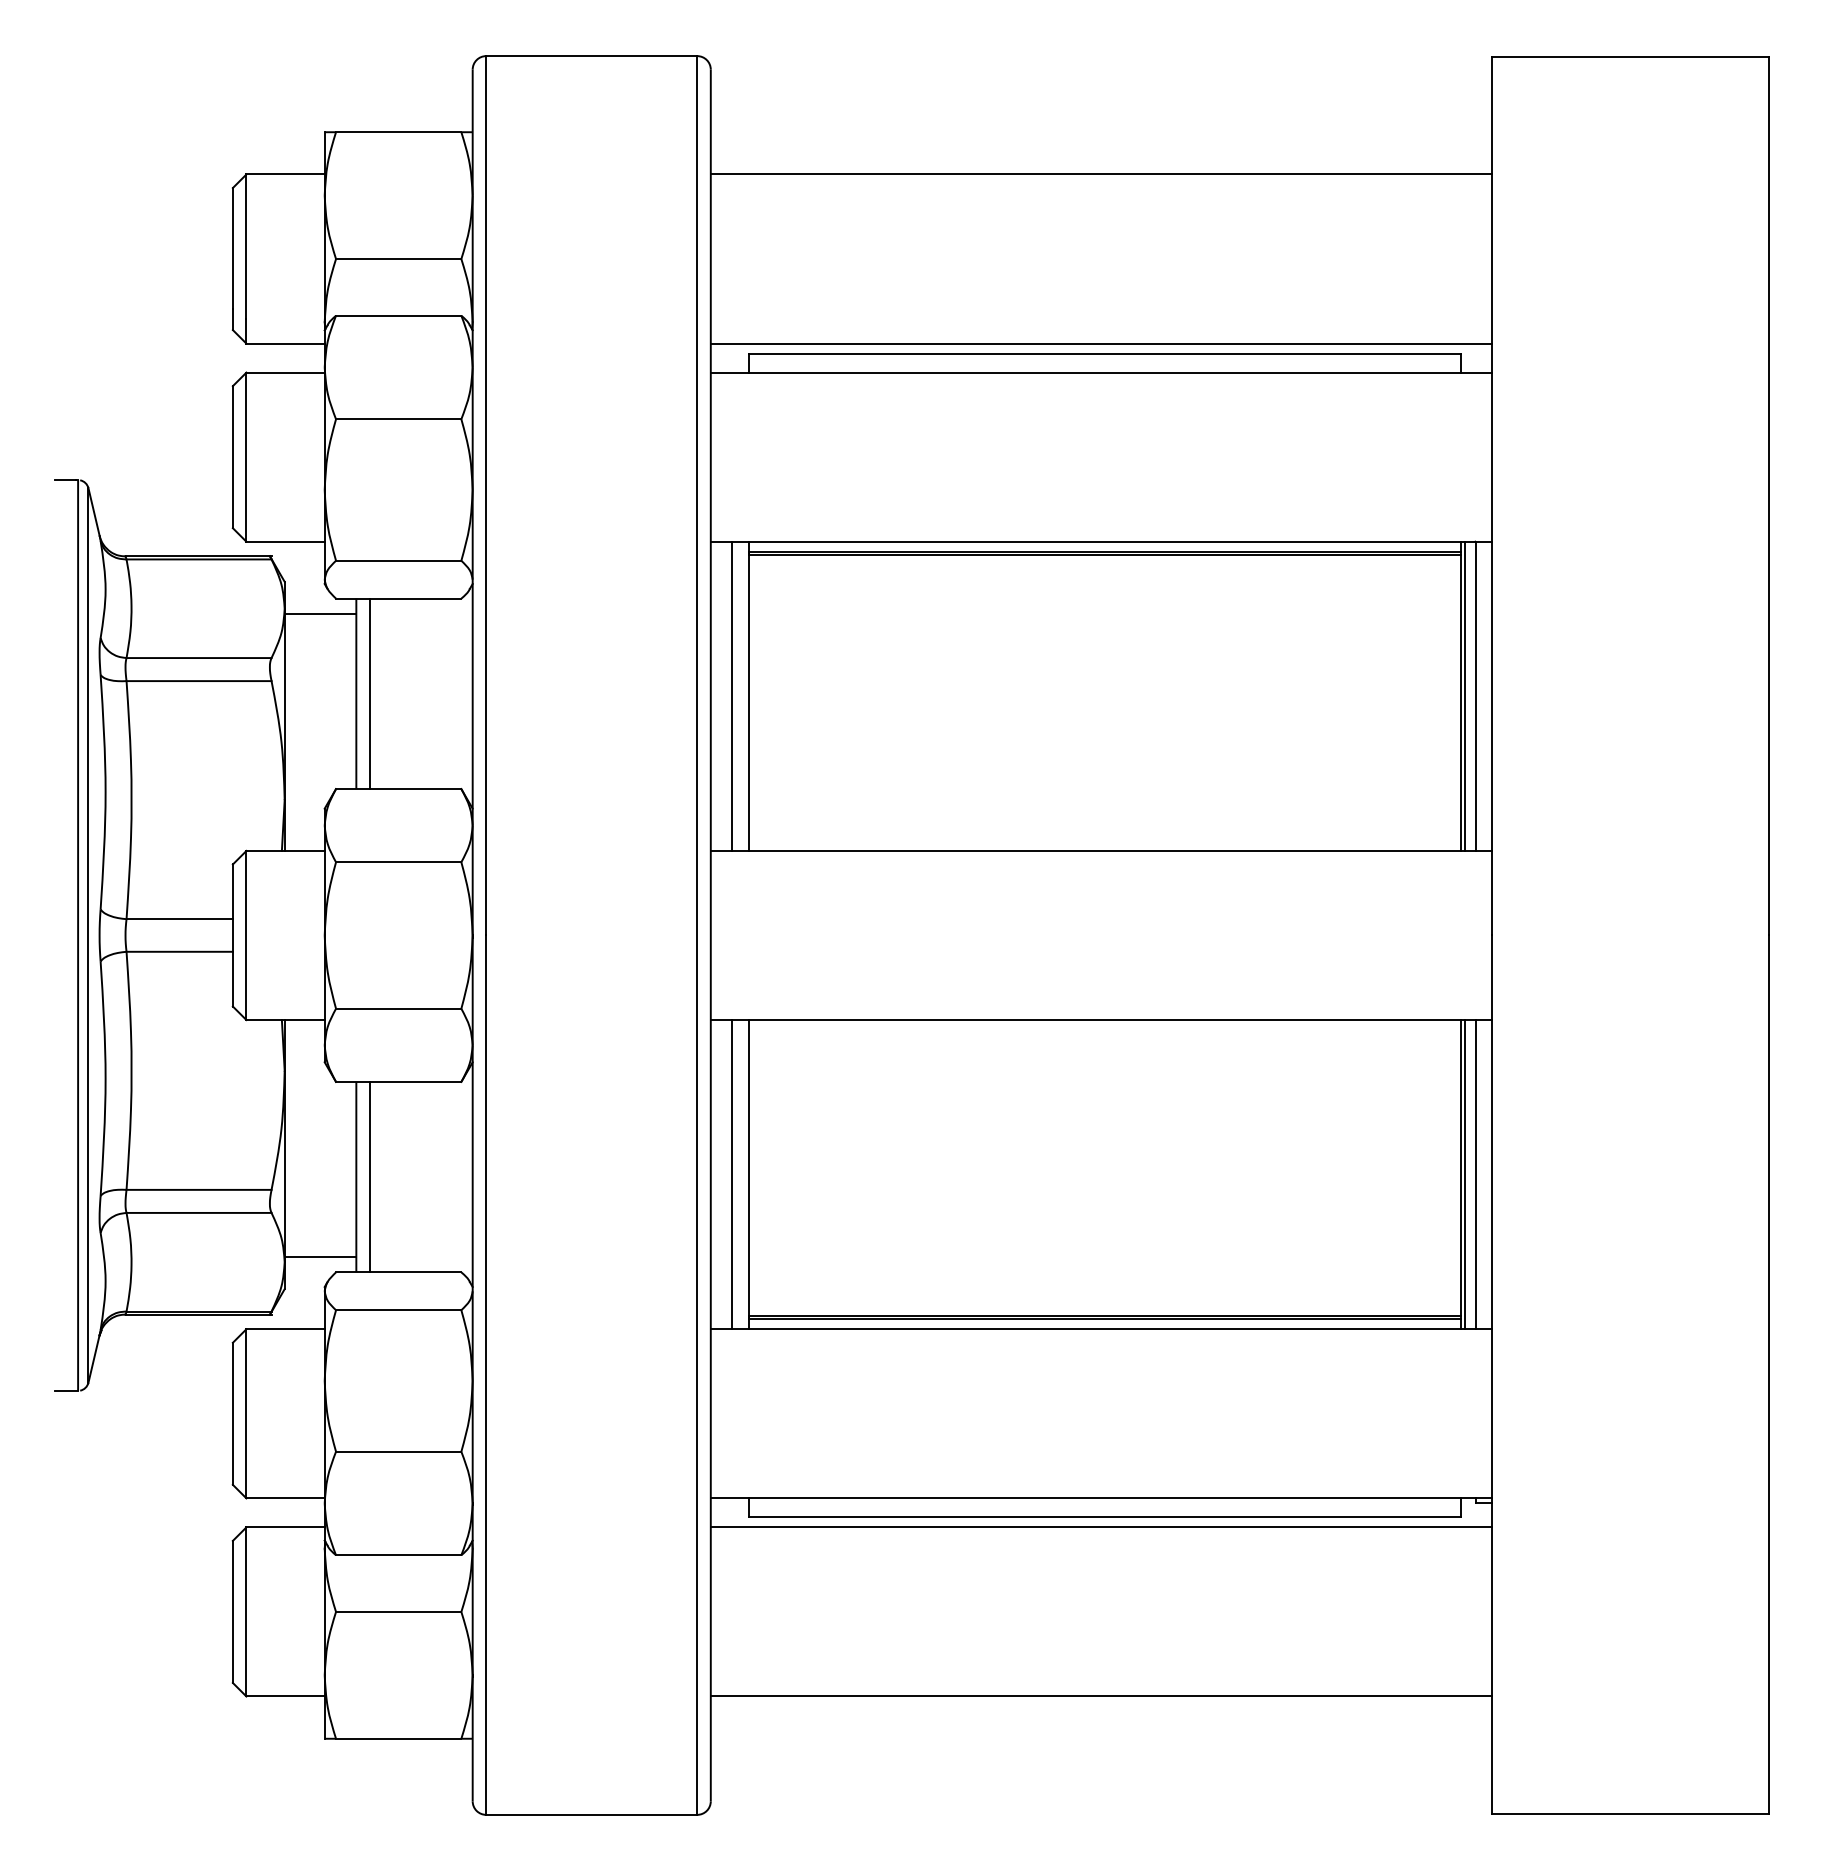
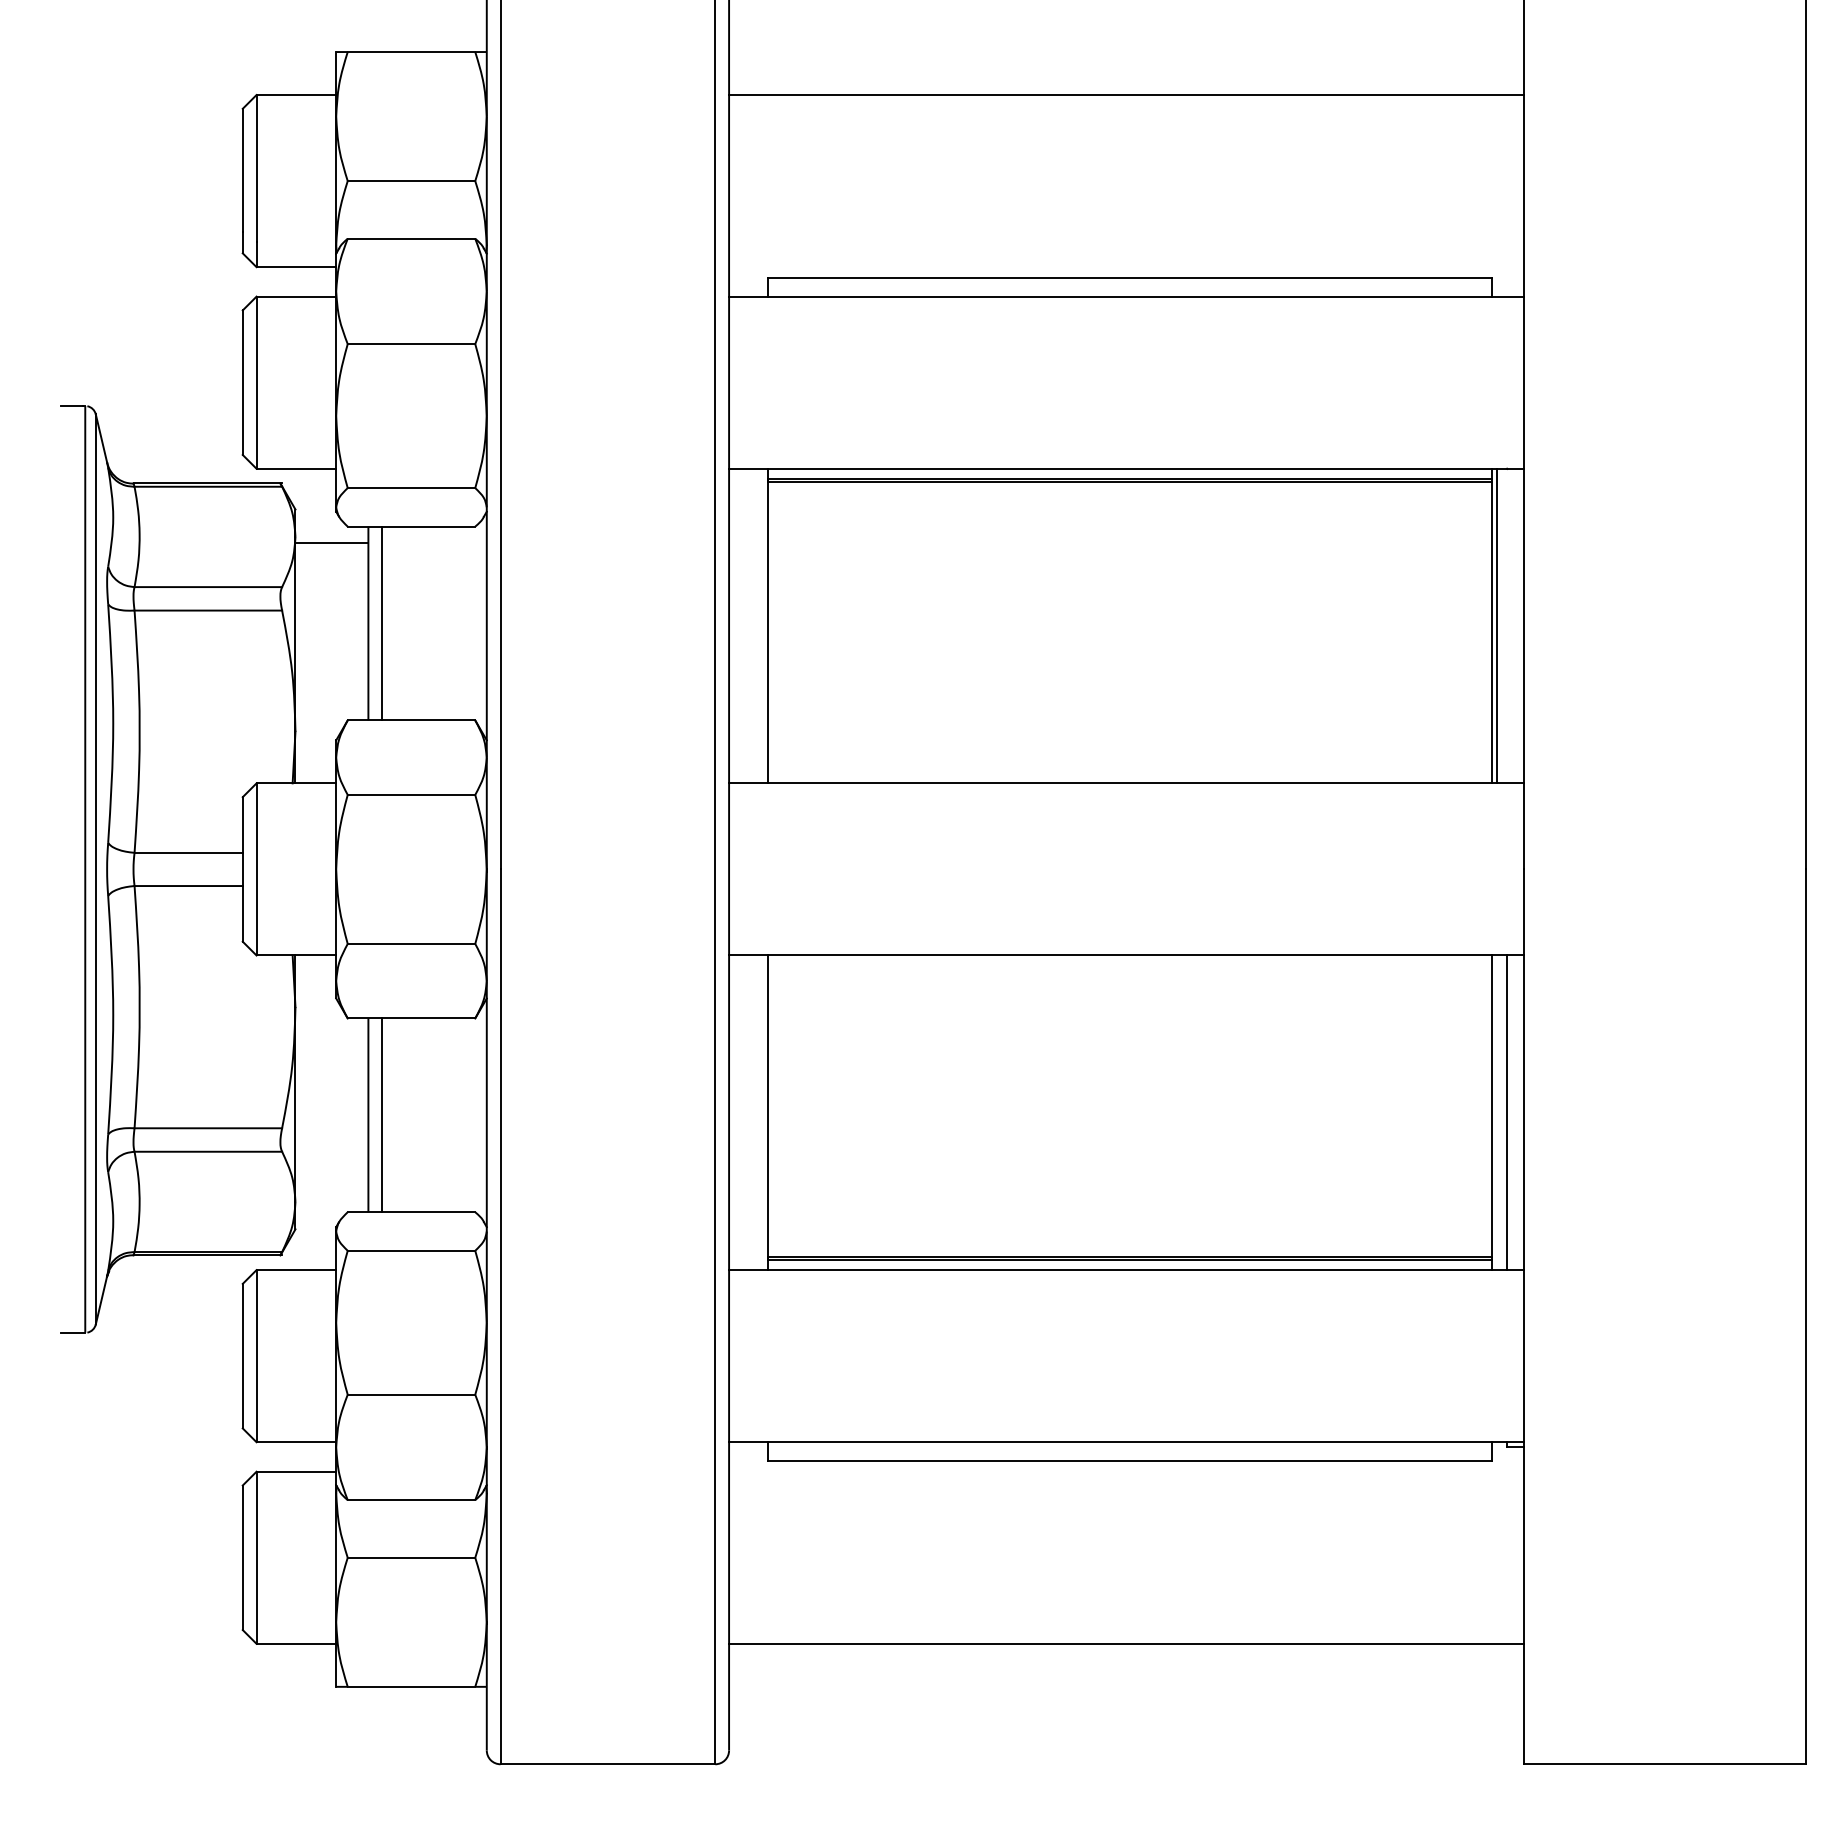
line: (1101, 343) -> (1126, 267), removed
line: (732, 695) -> (751, 625), removed
line: (1475, 695) -> (1507, 625), removed
line: (732, 1174) -> (751, 1112), removed
line: (1465, 1174) -> (1497, 1112), removed
line: (320, 1256) -> (331, 1196), removed
line: (1101, 1527) -> (1126, 1471), removed

